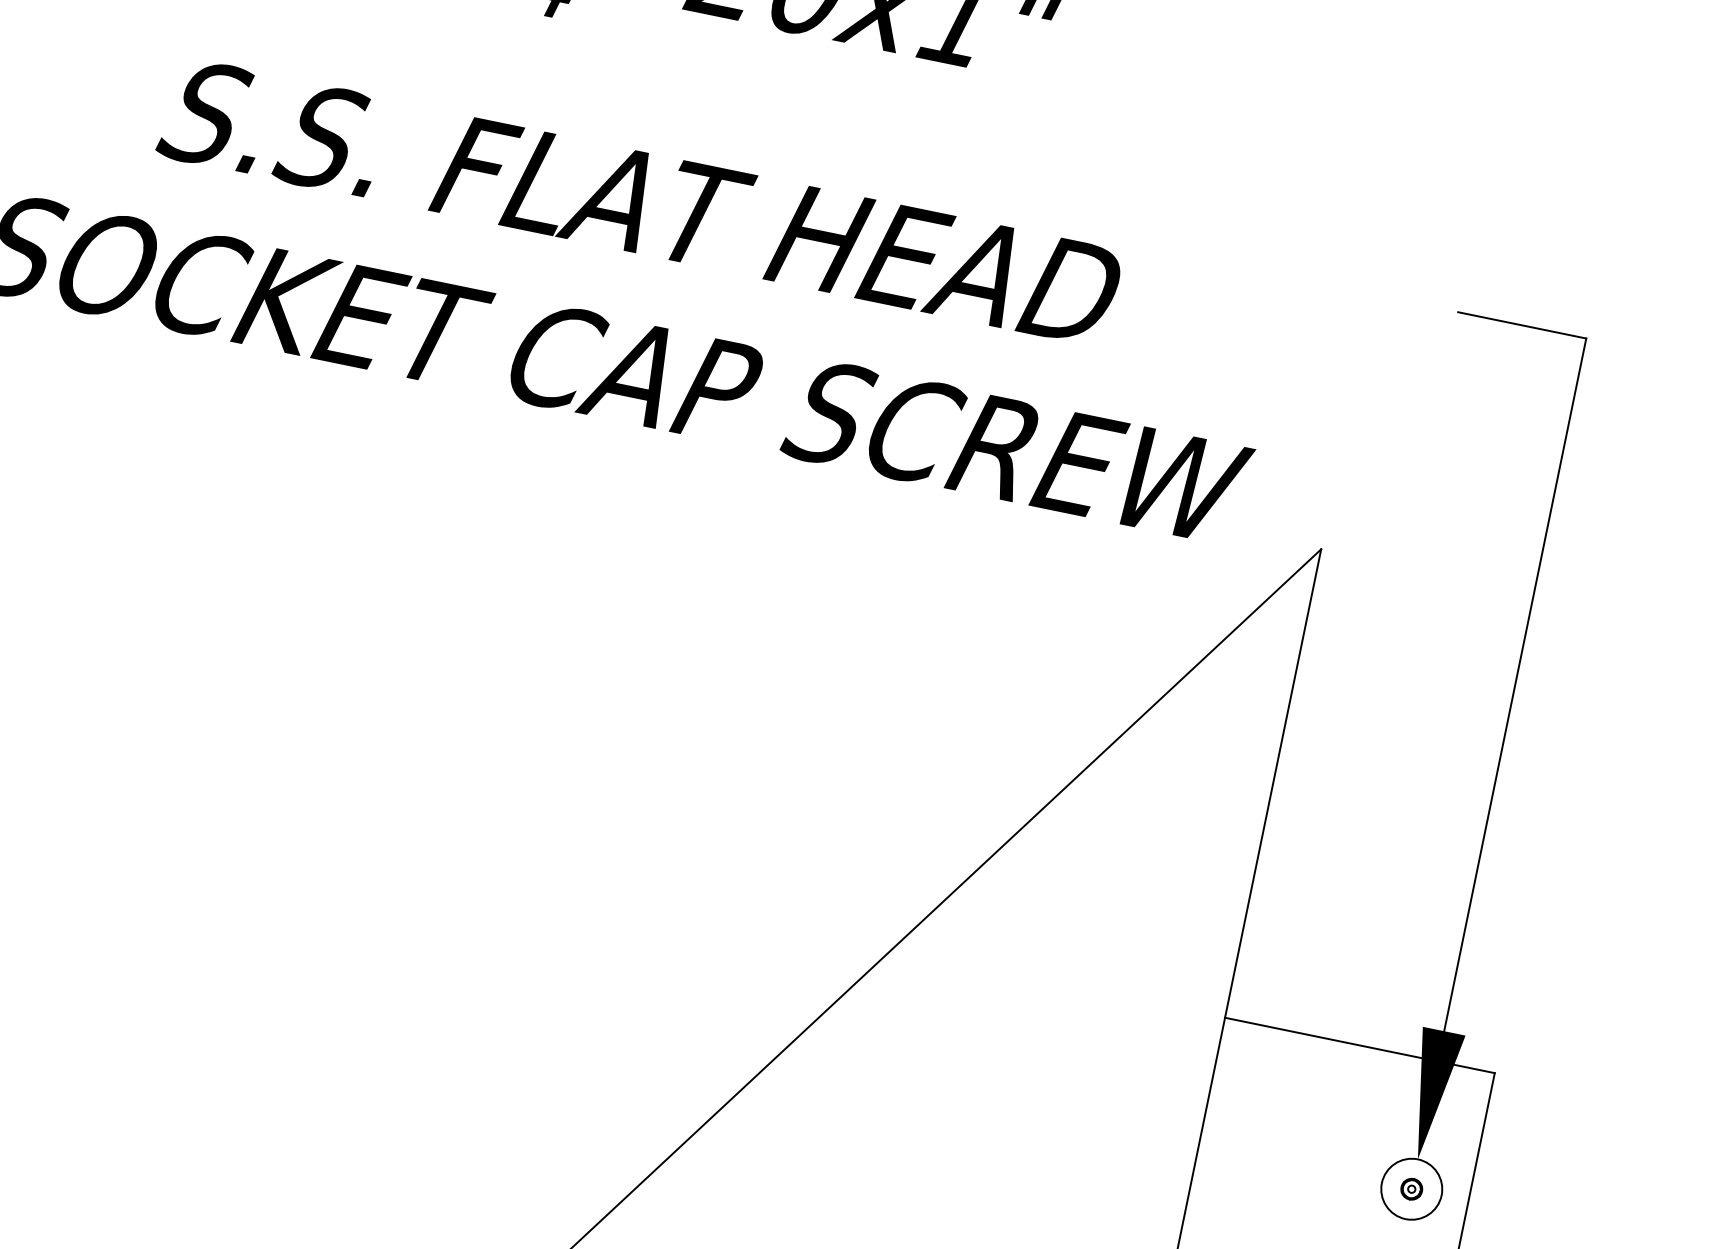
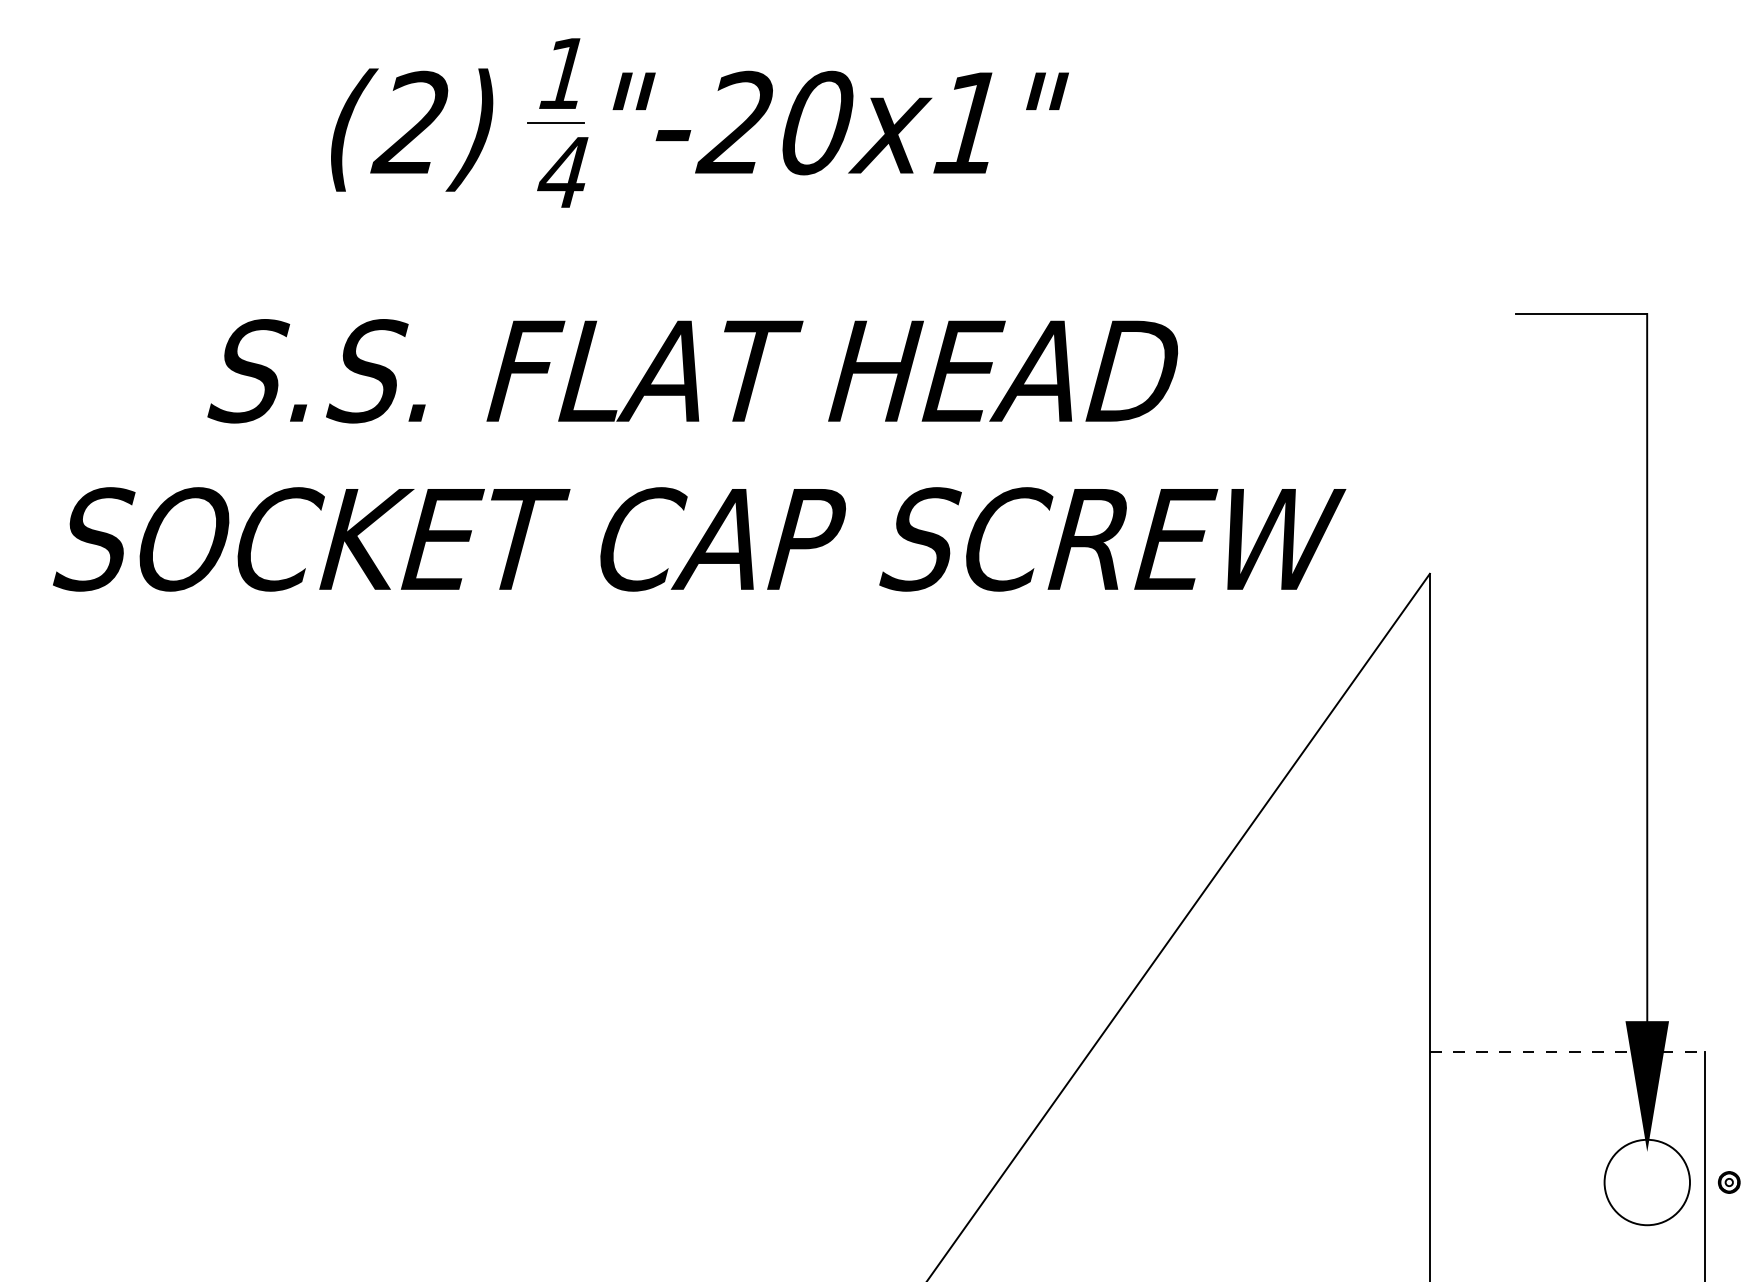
line: (1359, 1045) -> (1567, 1052), solid -> dashed
circle: (1411, 1189) -> (1646, 1182), size x1.4
part: (1411, 1189) -> (1729, 1182), moved

